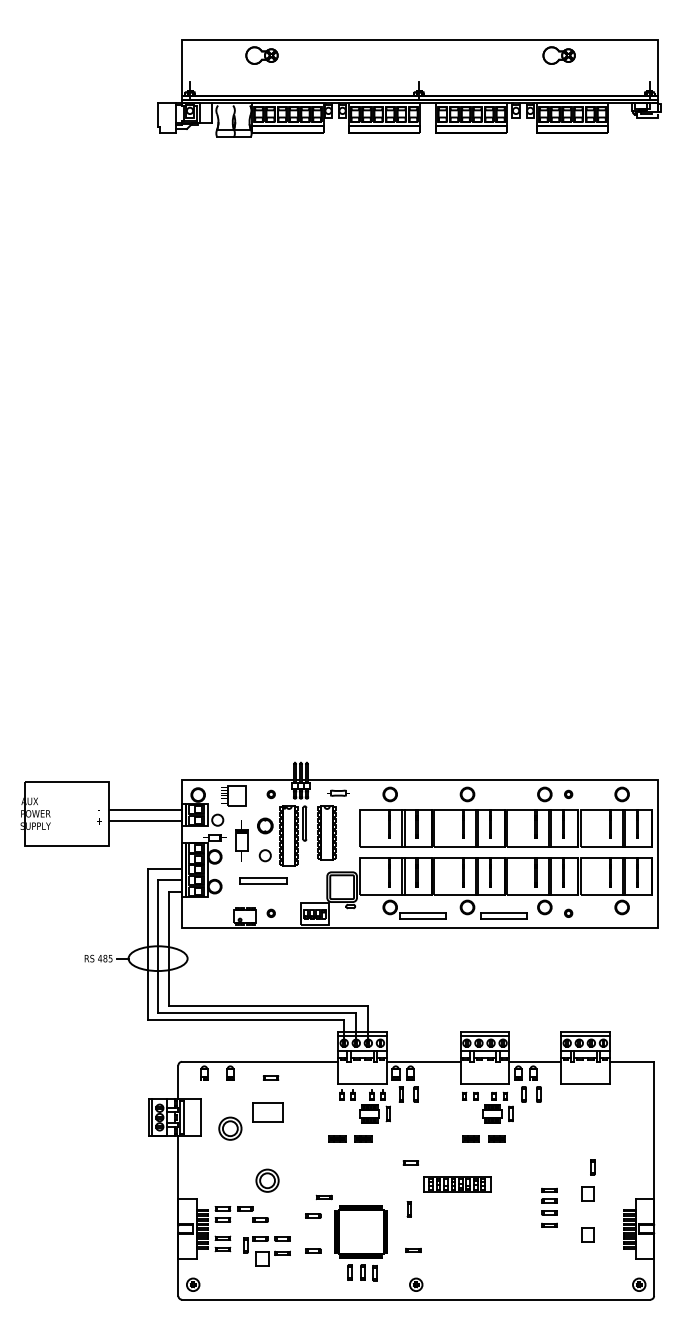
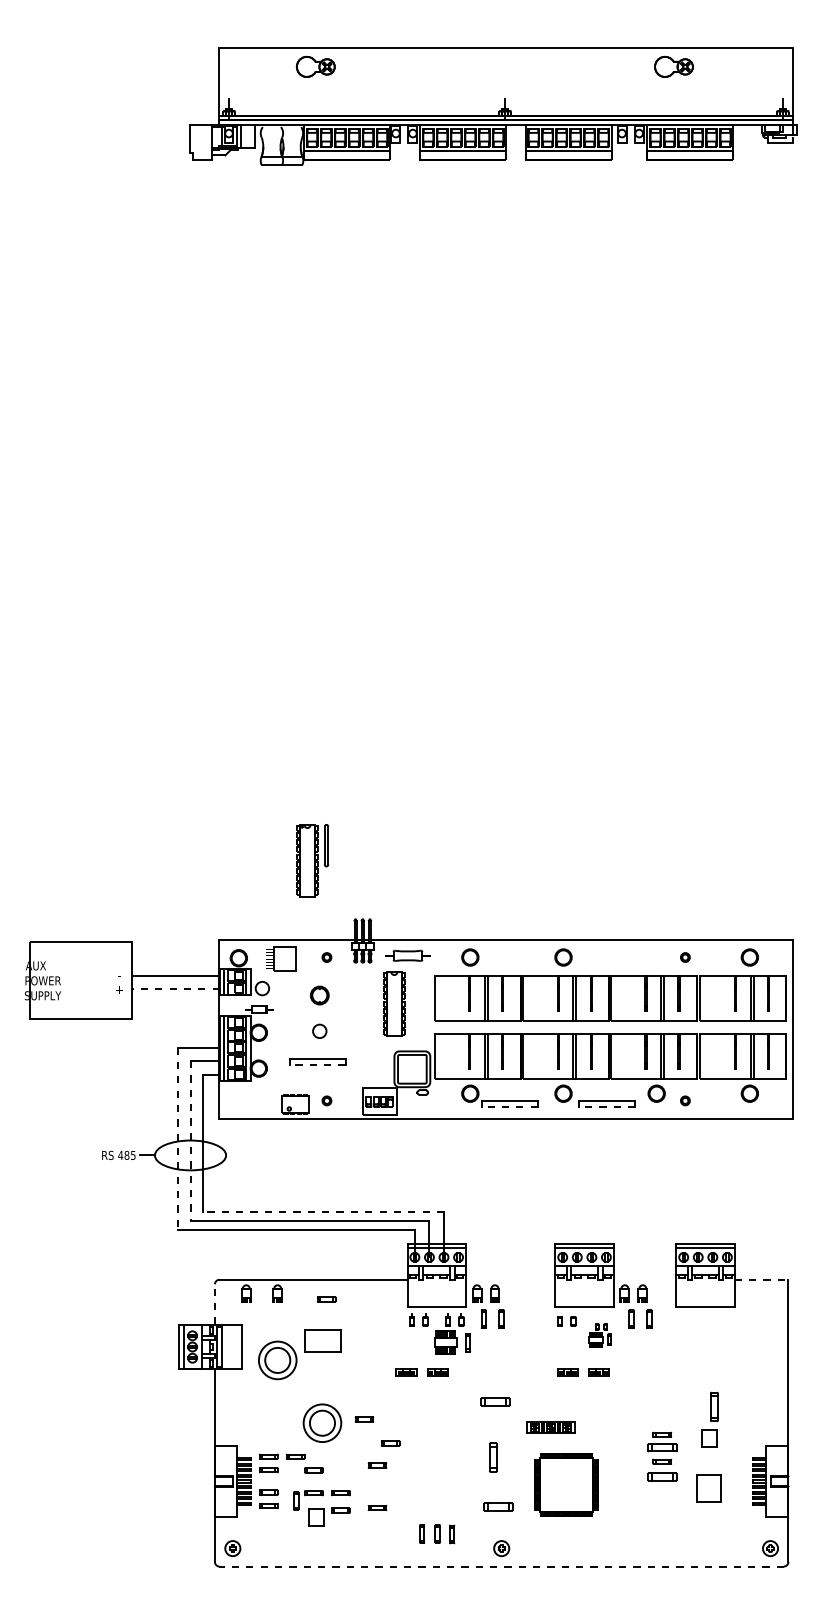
part: (338, 793) -> (407, 956), size x1.6
circle: (544, 794) -> (656, 957), removed
line: (145, 820) -> (175, 989), solid -> dashed
part: (293, 835) -> (312, 860), moved
part: (241, 840) -> (290, 1013), removed
line: (263, 884) -> (317, 1065), solid -> dashed
line: (422, 918) -> (509, 1107), solid -> dashed
line: (504, 918) -> (607, 1107), solid -> dashed
line: (148, 945) -> (178, 1139), solid -> dashed
line: (158, 947) -> (190, 1141), solid -> dashed
line: (268, 1005) -> (323, 1212), solid -> dashed
line: (423, 1061) -> (510, 1279), removed
line: (534, 1061) -> (644, 1279), removed
line: (631, 1061) -> (761, 1279), solid -> dashed
line: (177, 1081) -> (214, 1303), solid -> dashed
part: (497, 1108) -> (599, 1335), size x0.6
part: (230, 1128) -> (277, 1360), size x1.4
part: (410, 1162) -> (494, 1401), size x1.6
part: (592, 1166) -> (714, 1406), size x1.6
part: (302, 1177) -> (364, 1419), added
part: (267, 1180) -> (322, 1422), size x1.4
part: (456, 1184) -> (550, 1427), size x0.6
part: (549, 1200) -> (662, 1447), size x1.6
part: (409, 1209) -> (493, 1457), size x1.6
part: (549, 1225) -> (662, 1476), size x1.6
part: (361, 1231) -> (566, 1484), moved
part: (588, 1234) -> (709, 1488), size x1.6
part: (413, 1250) -> (498, 1507), size x1.6
line: (416, 1299) -> (501, 1566), solid -> dashed

